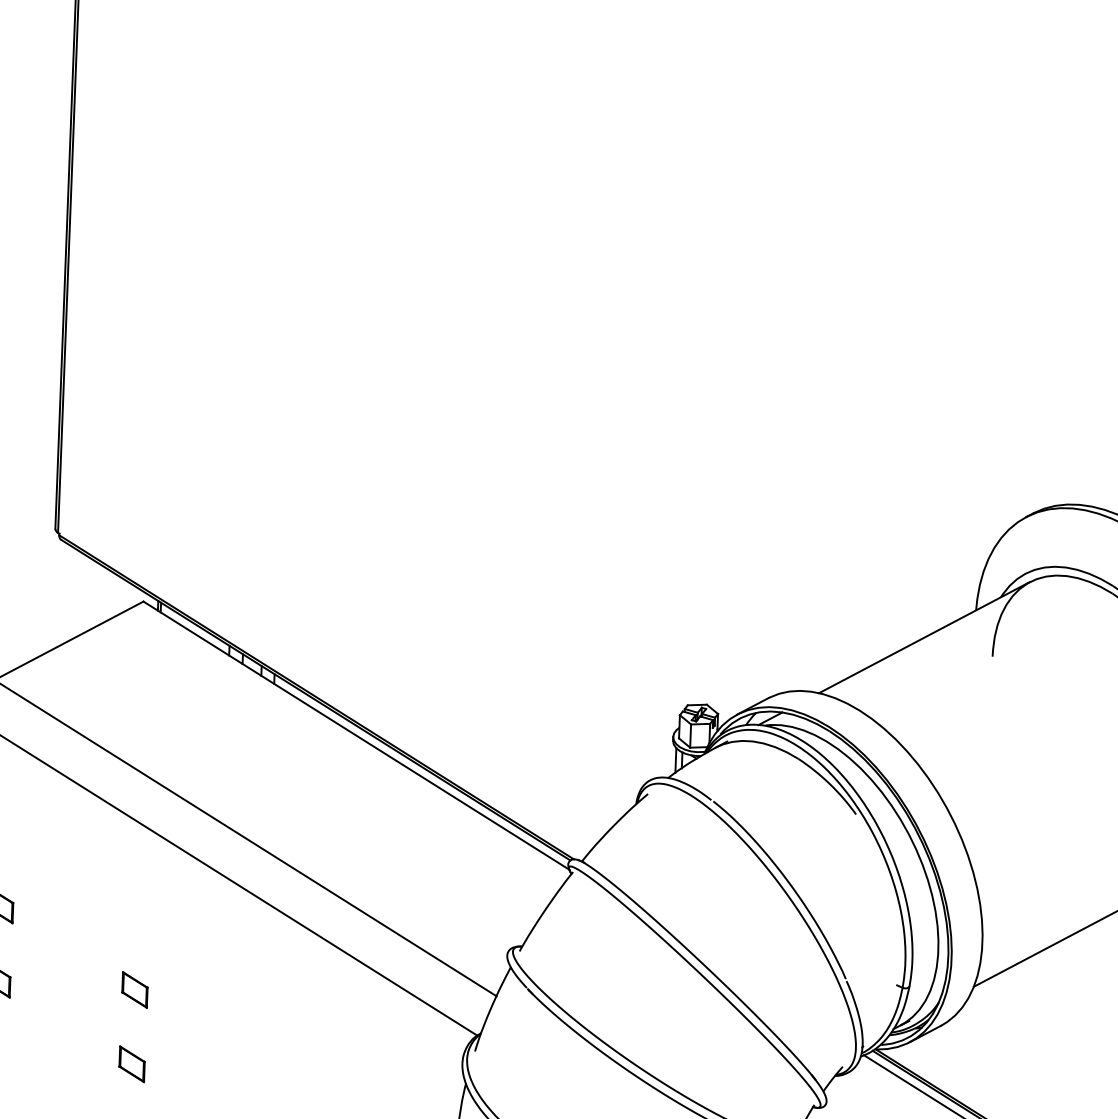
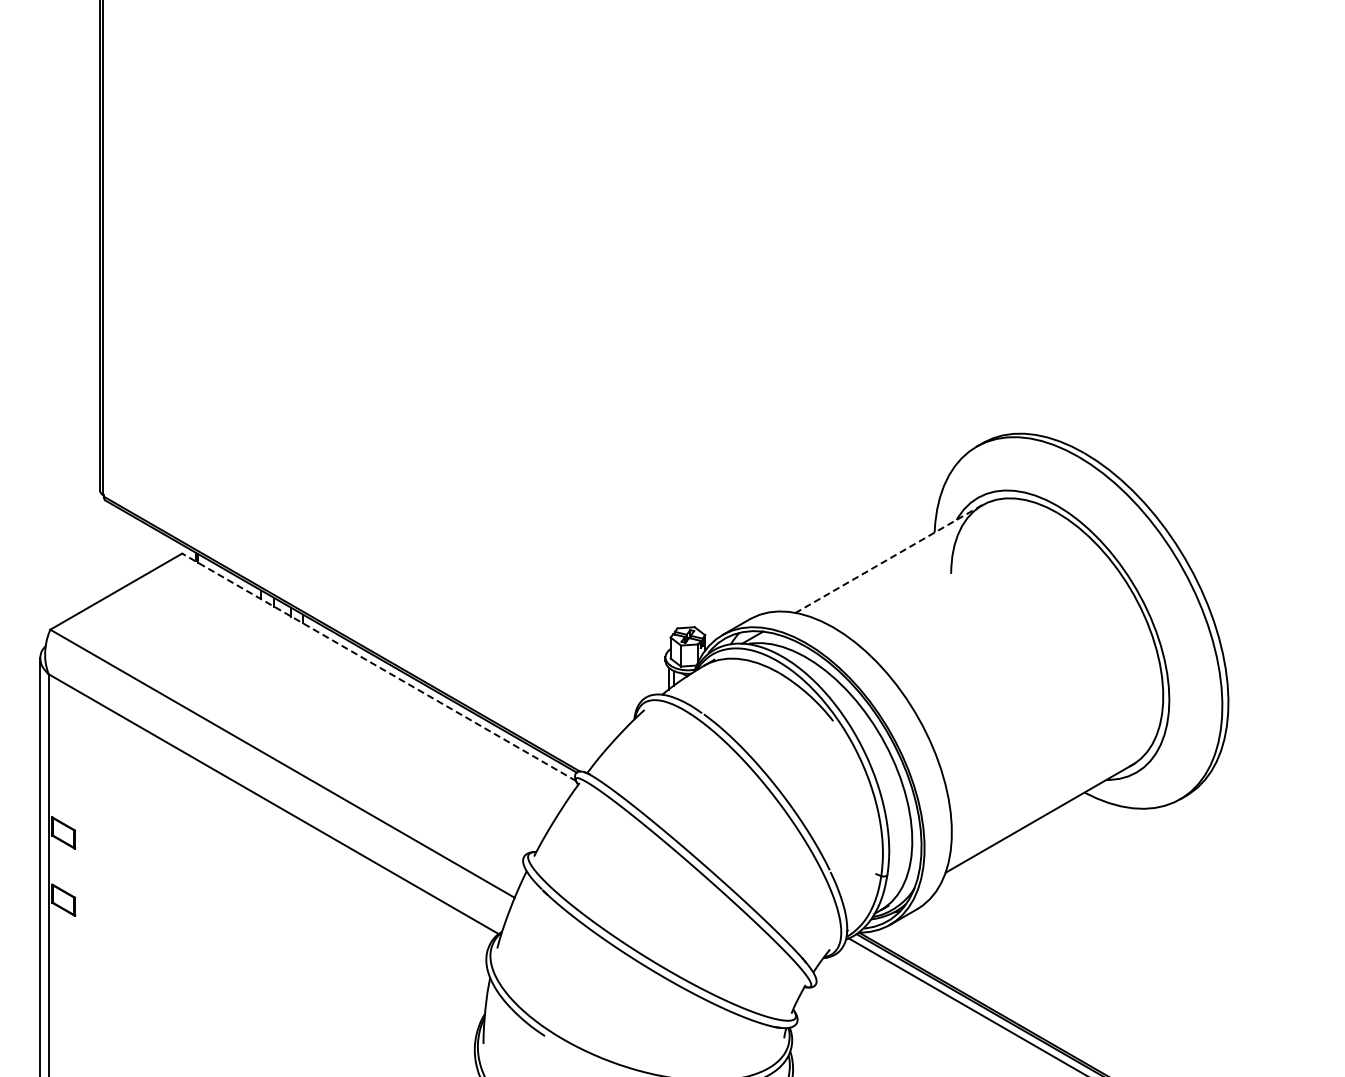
line: (923, 638) -> (888, 559), solid -> dashed
line: (356, 735) -> (379, 667), solid -> dashed
part: (134, 989) -> (187, 904), removed
part: (131, 1063) -> (187, 971), removed

